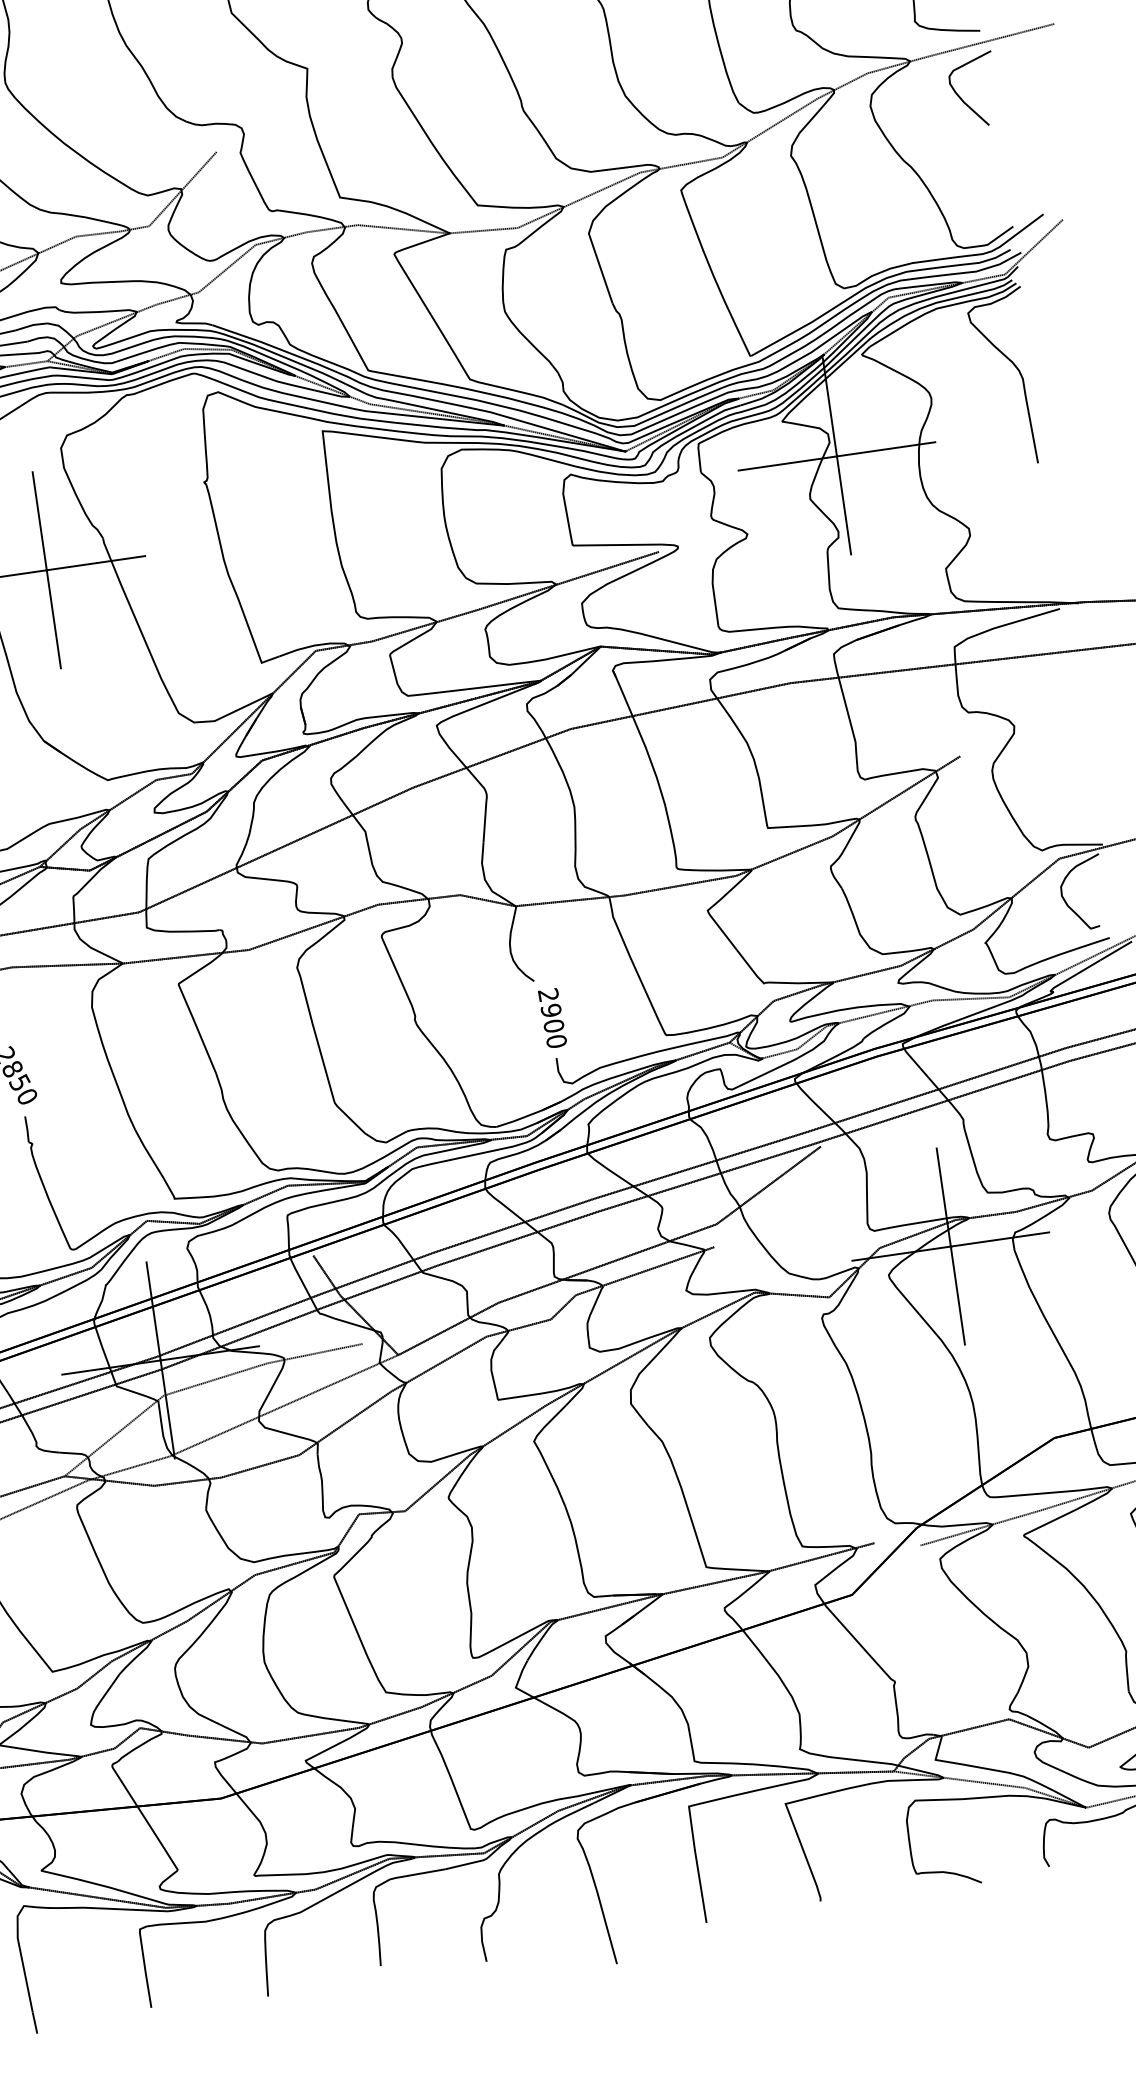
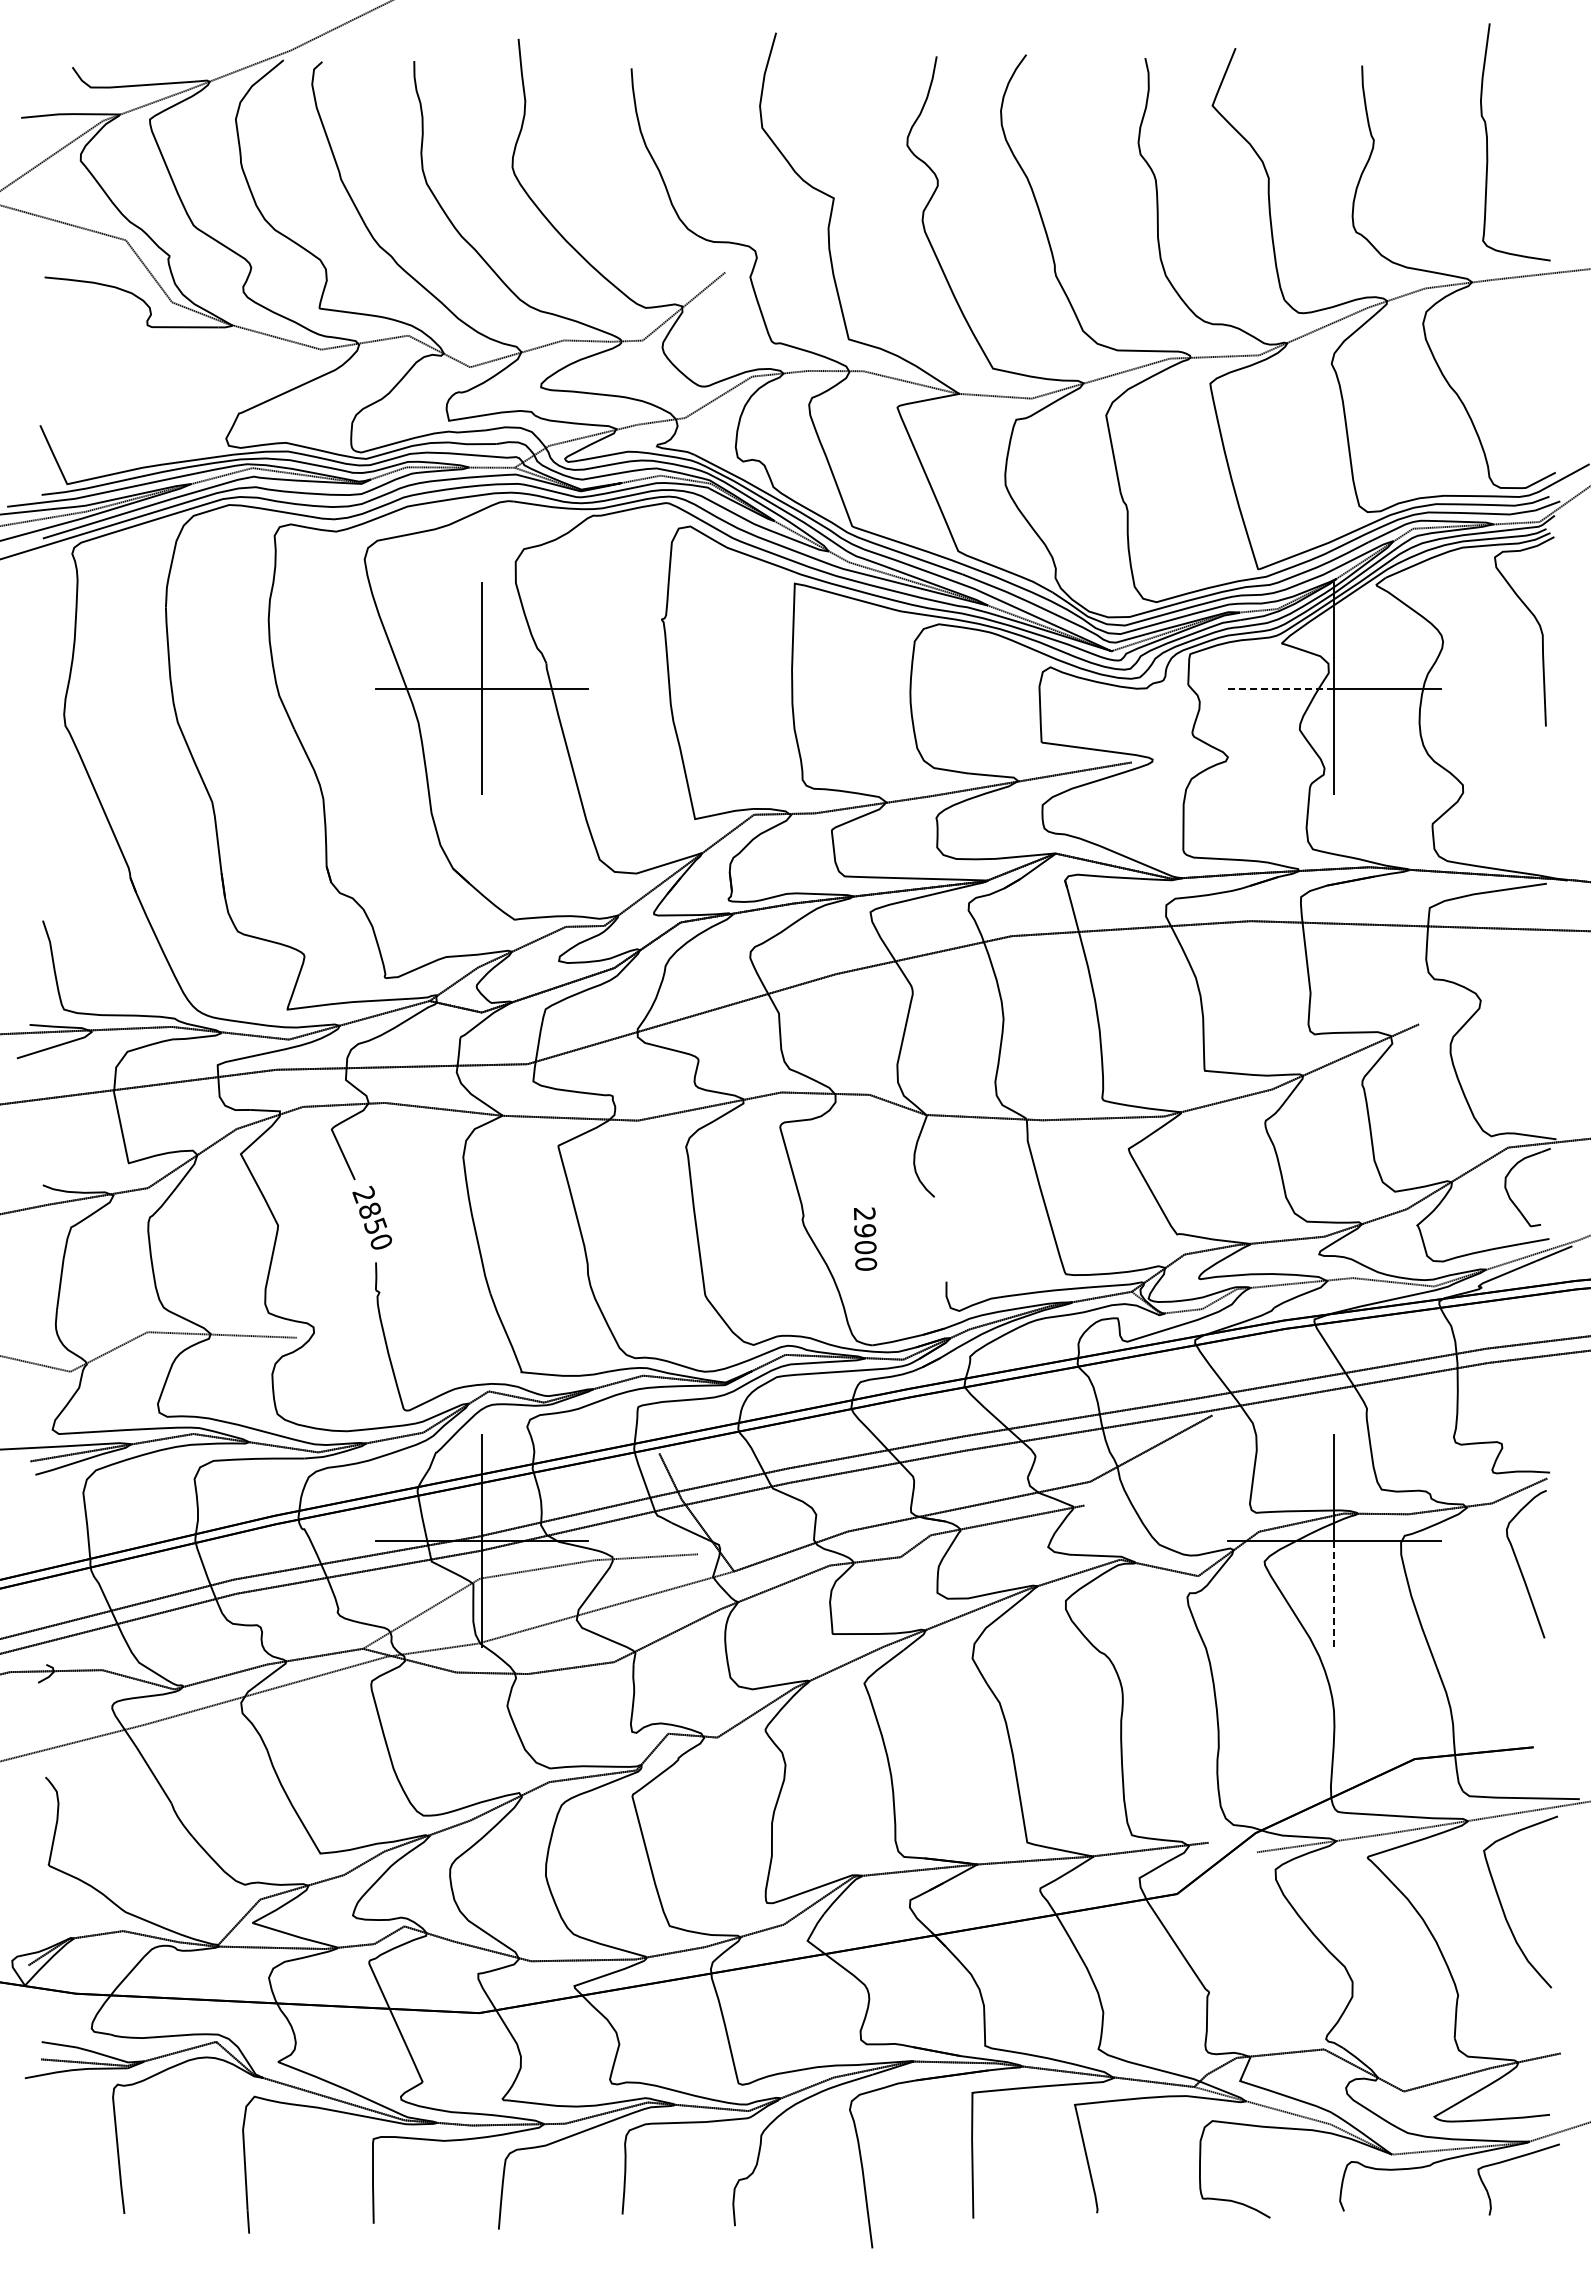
curve: (963, 100) -> (1522, 331), removed
line: (786, 463) -> (1280, 688), solid -> dashed
text: (552, 1017) -> (865, 1238), moved
line: (957, 1295) -> (1334, 1593), solid -> dashed

